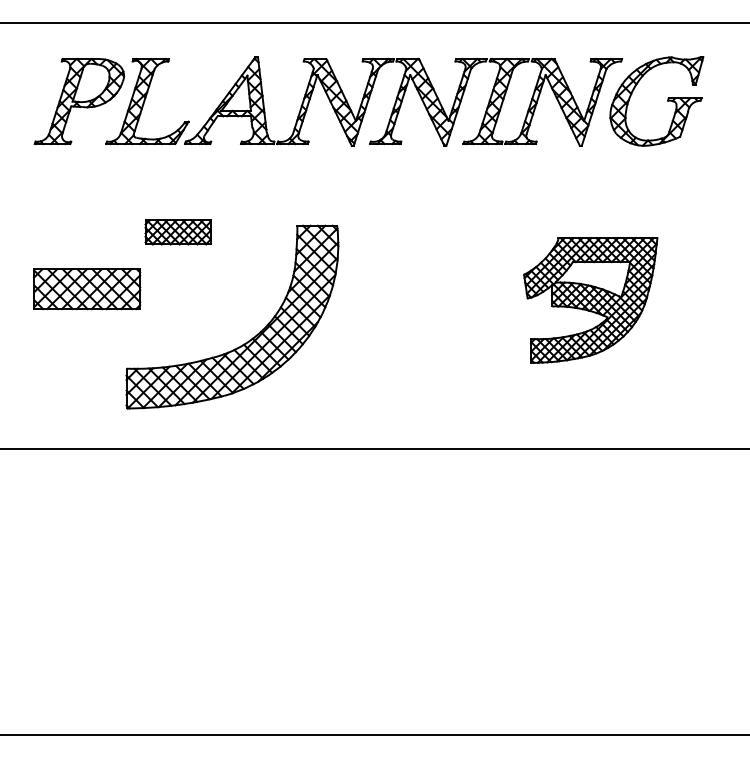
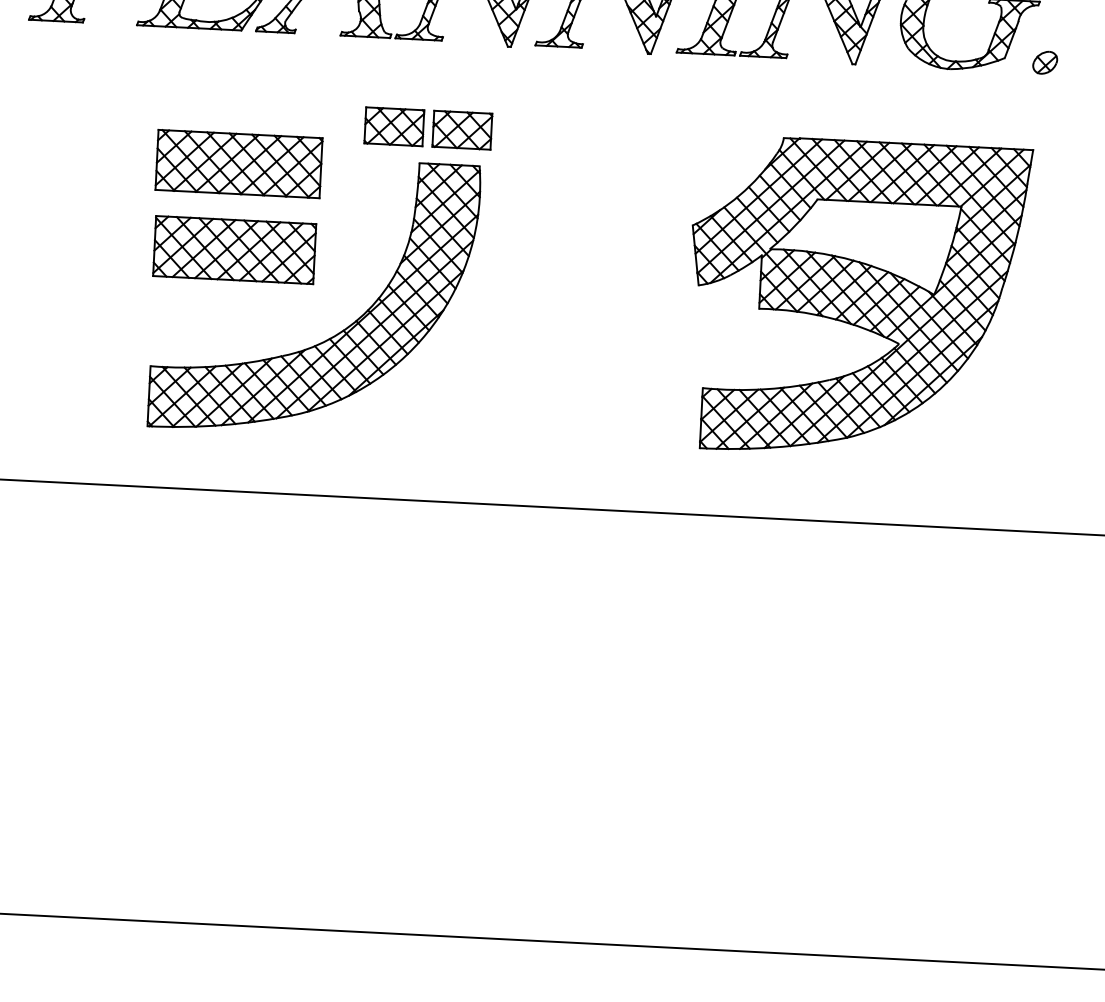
part: (706, 138) -> (1044, 62), added
part: (301, 202) -> (427, 128), added
part: (177, 232) -> (237, 164), size x1.67
part: (87, 289) -> (235, 250), moved
part: (590, 300) -> (856, 298), size x1.67

